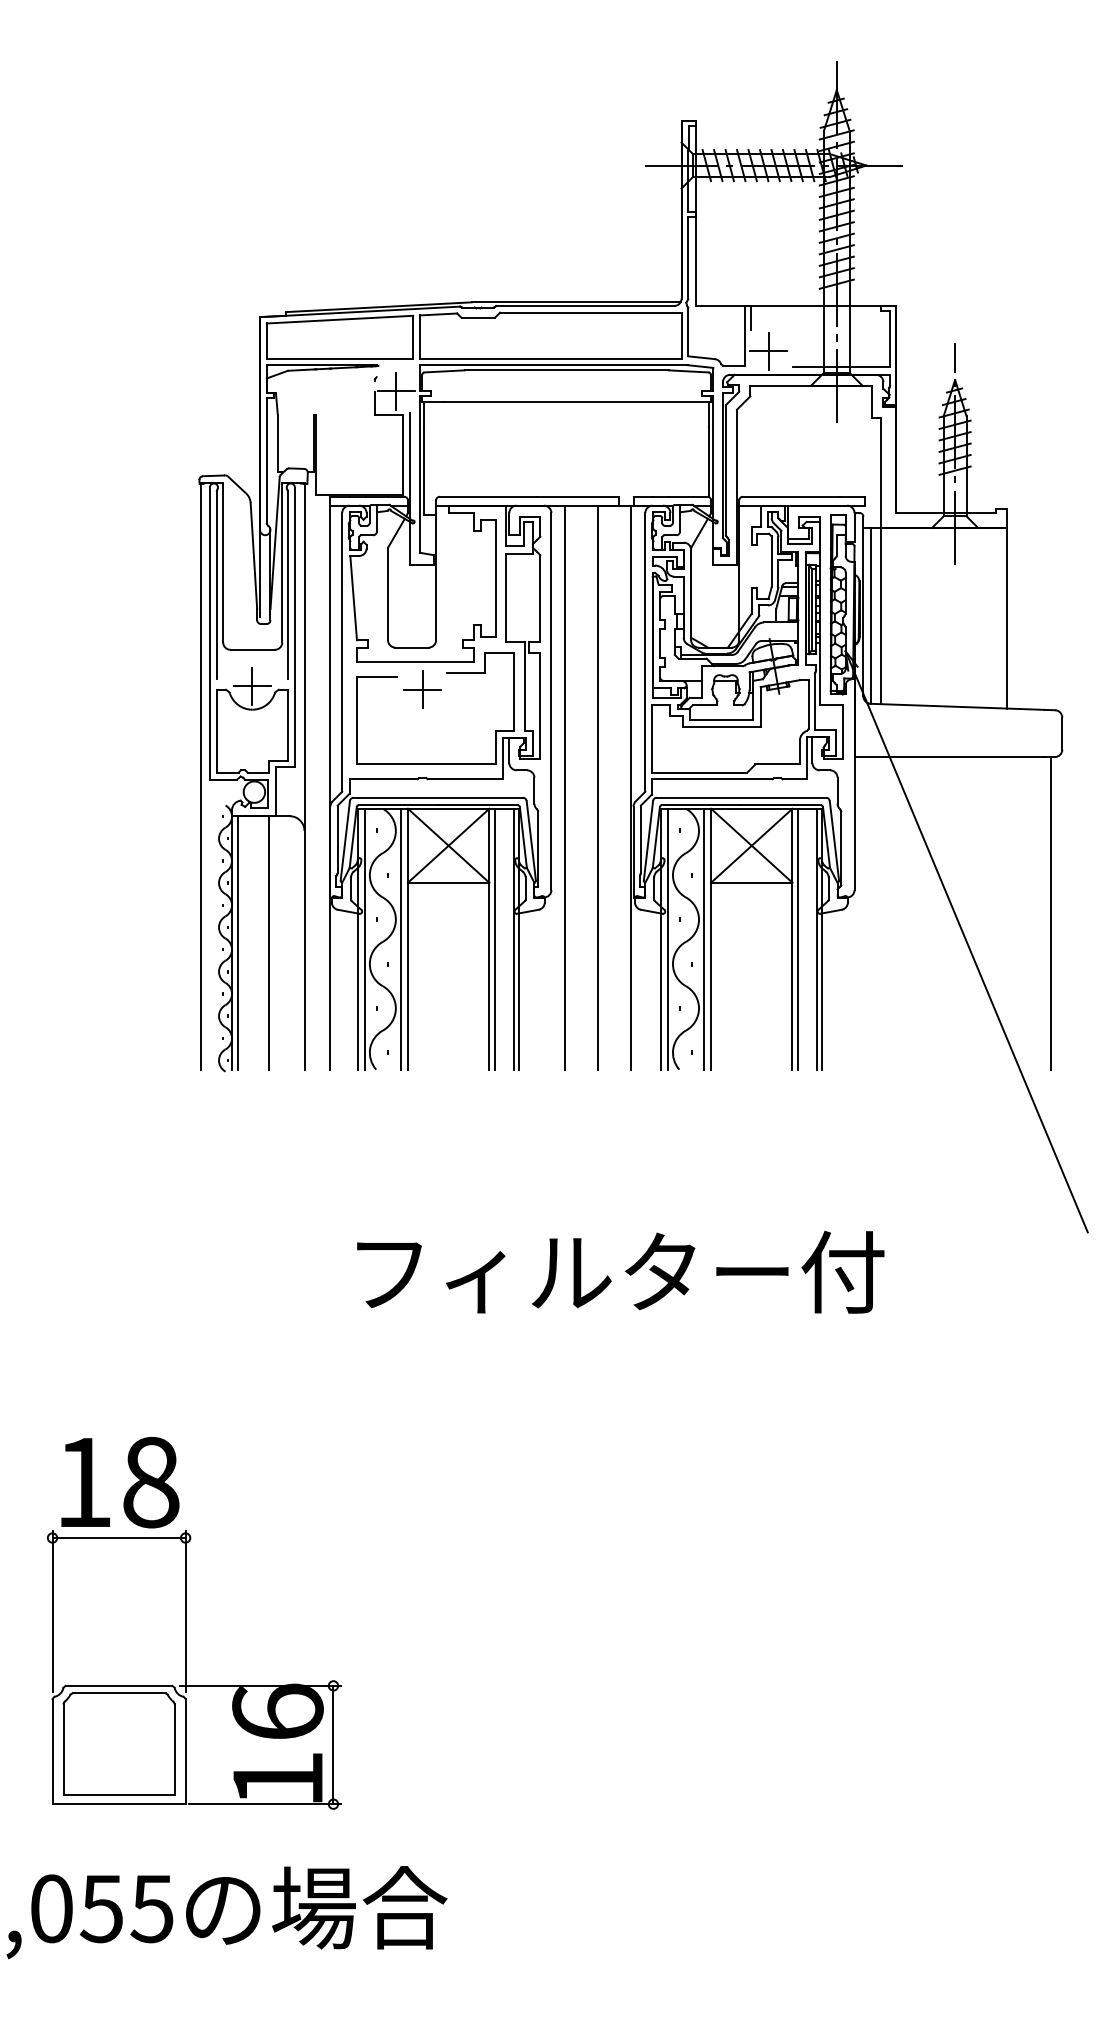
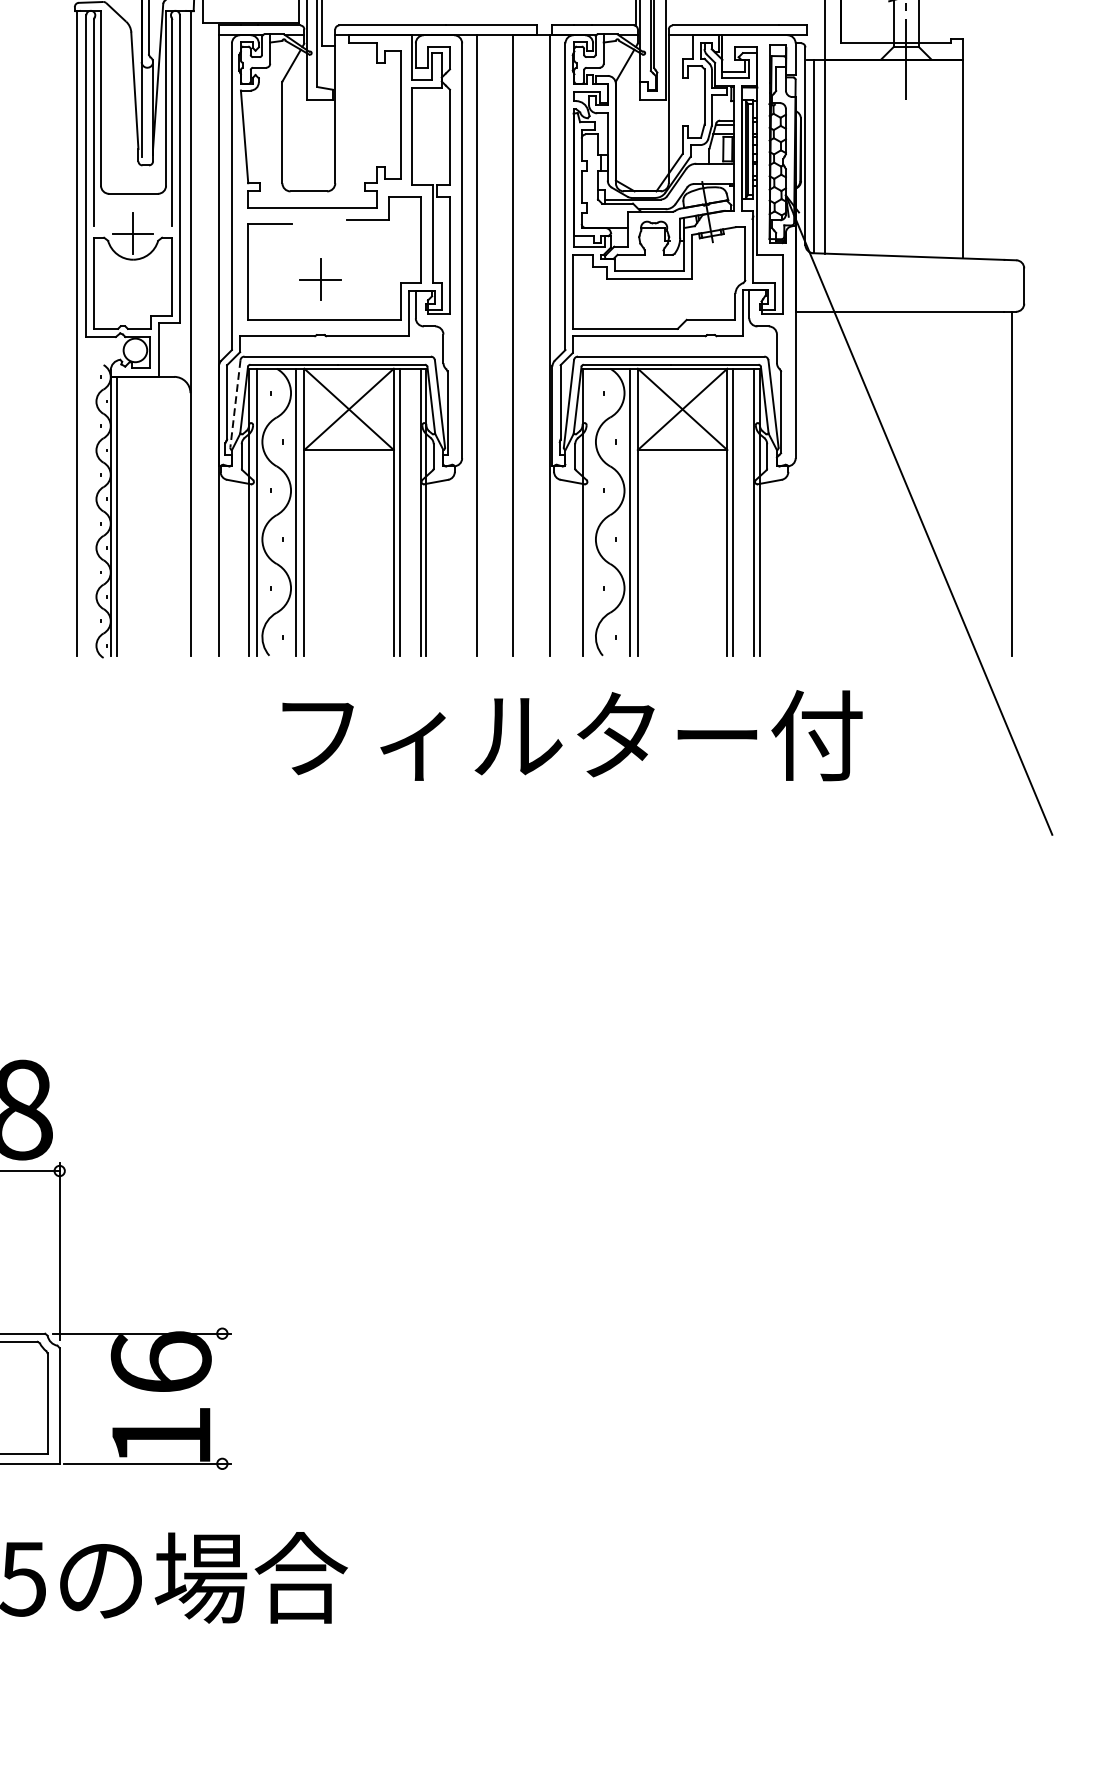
part: (422, 689) -> (320, 279), moved
line: (345, 840) -> (235, 403), solid -> dashed
line: (668, 938) -> (590, 511), removed
line: (269, 942) -> (151, 515), removed
text: (620, 1271) -> (572, 734), moved
line: (333, 1744) -> (222, 1398), removed

